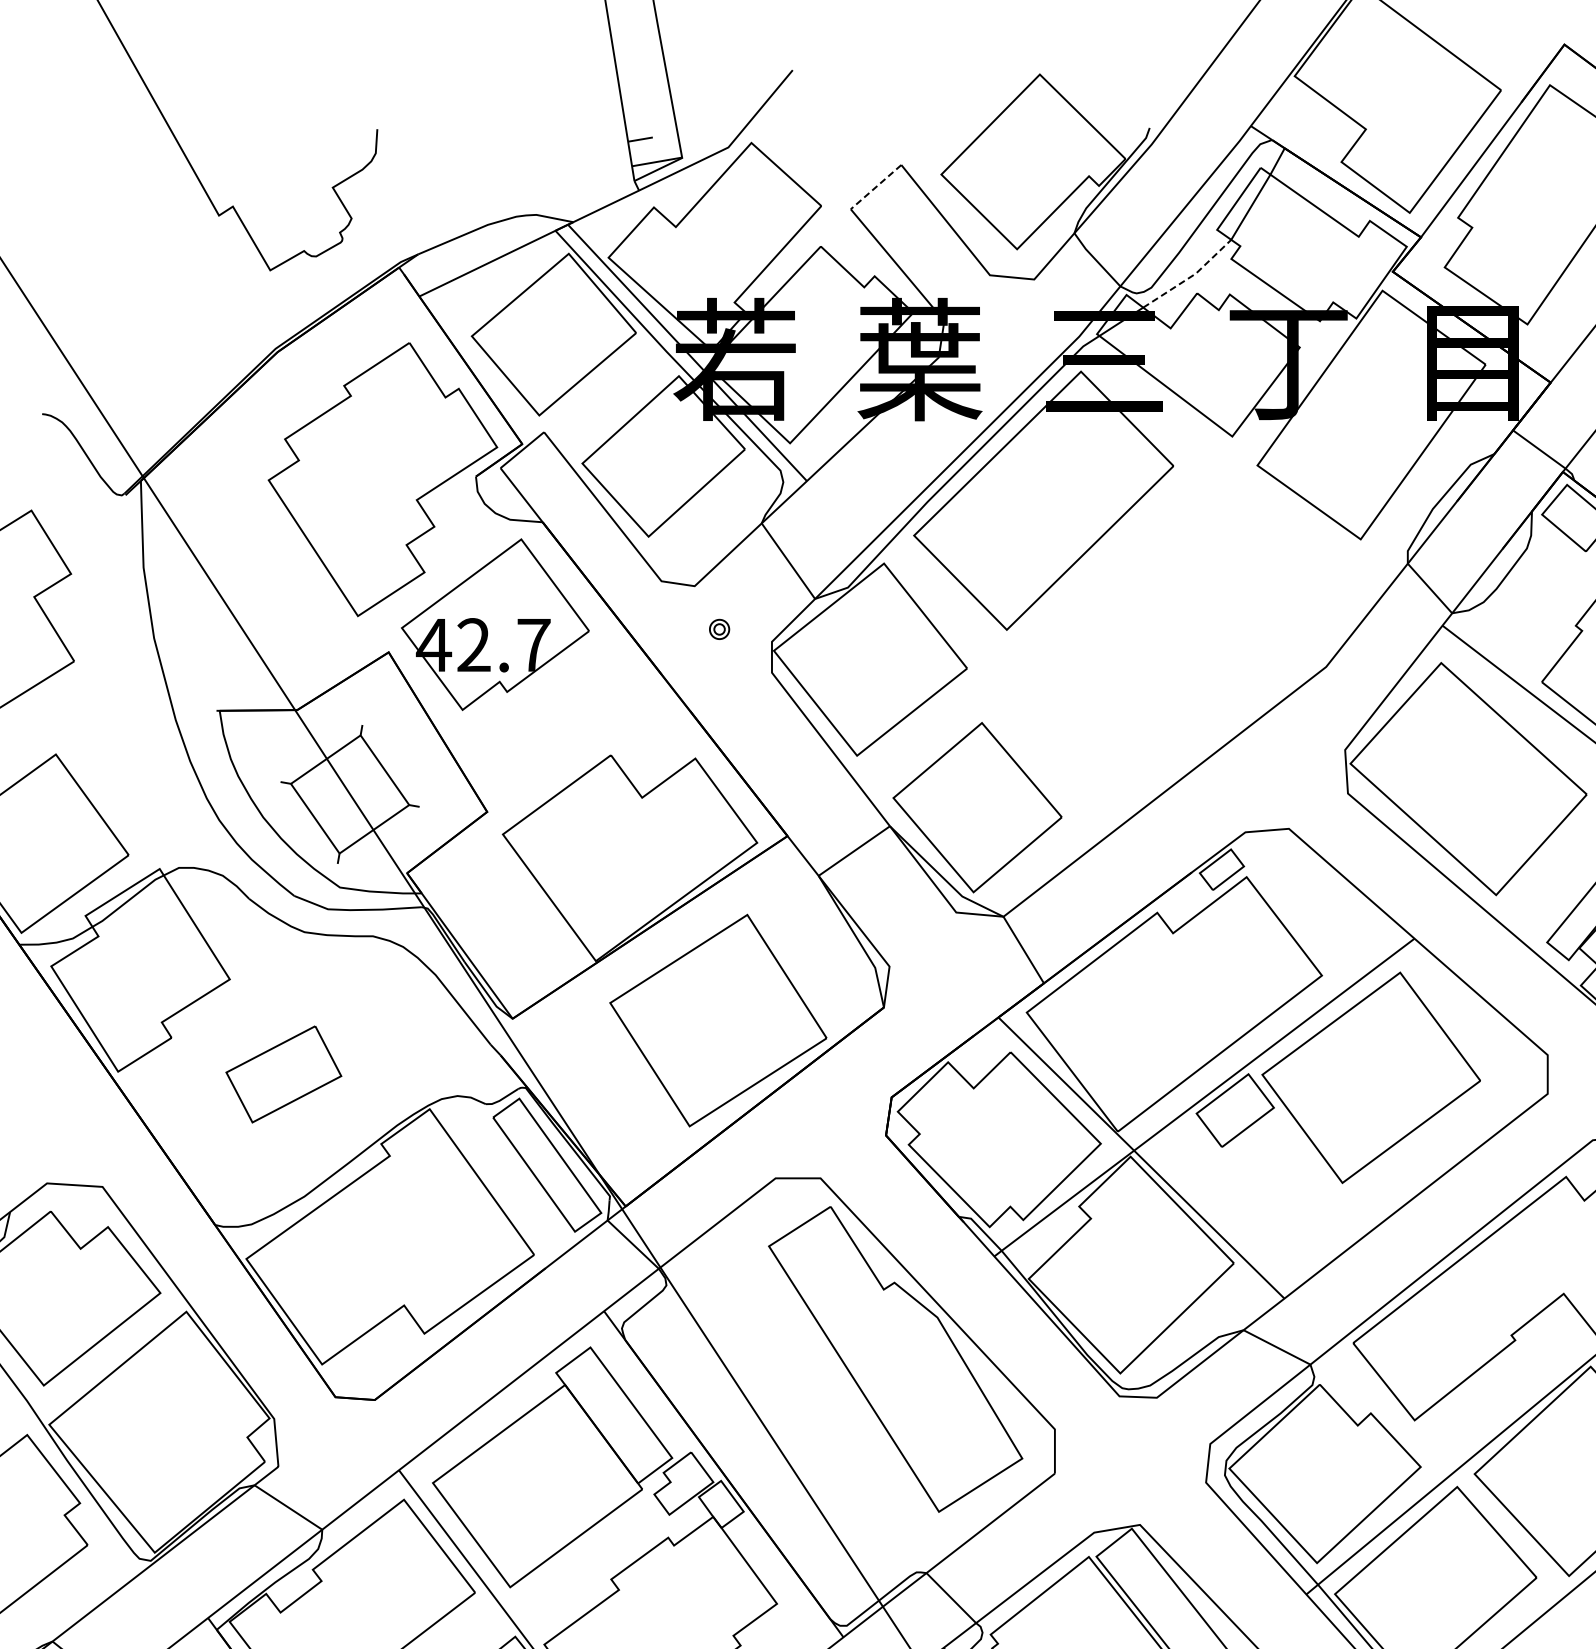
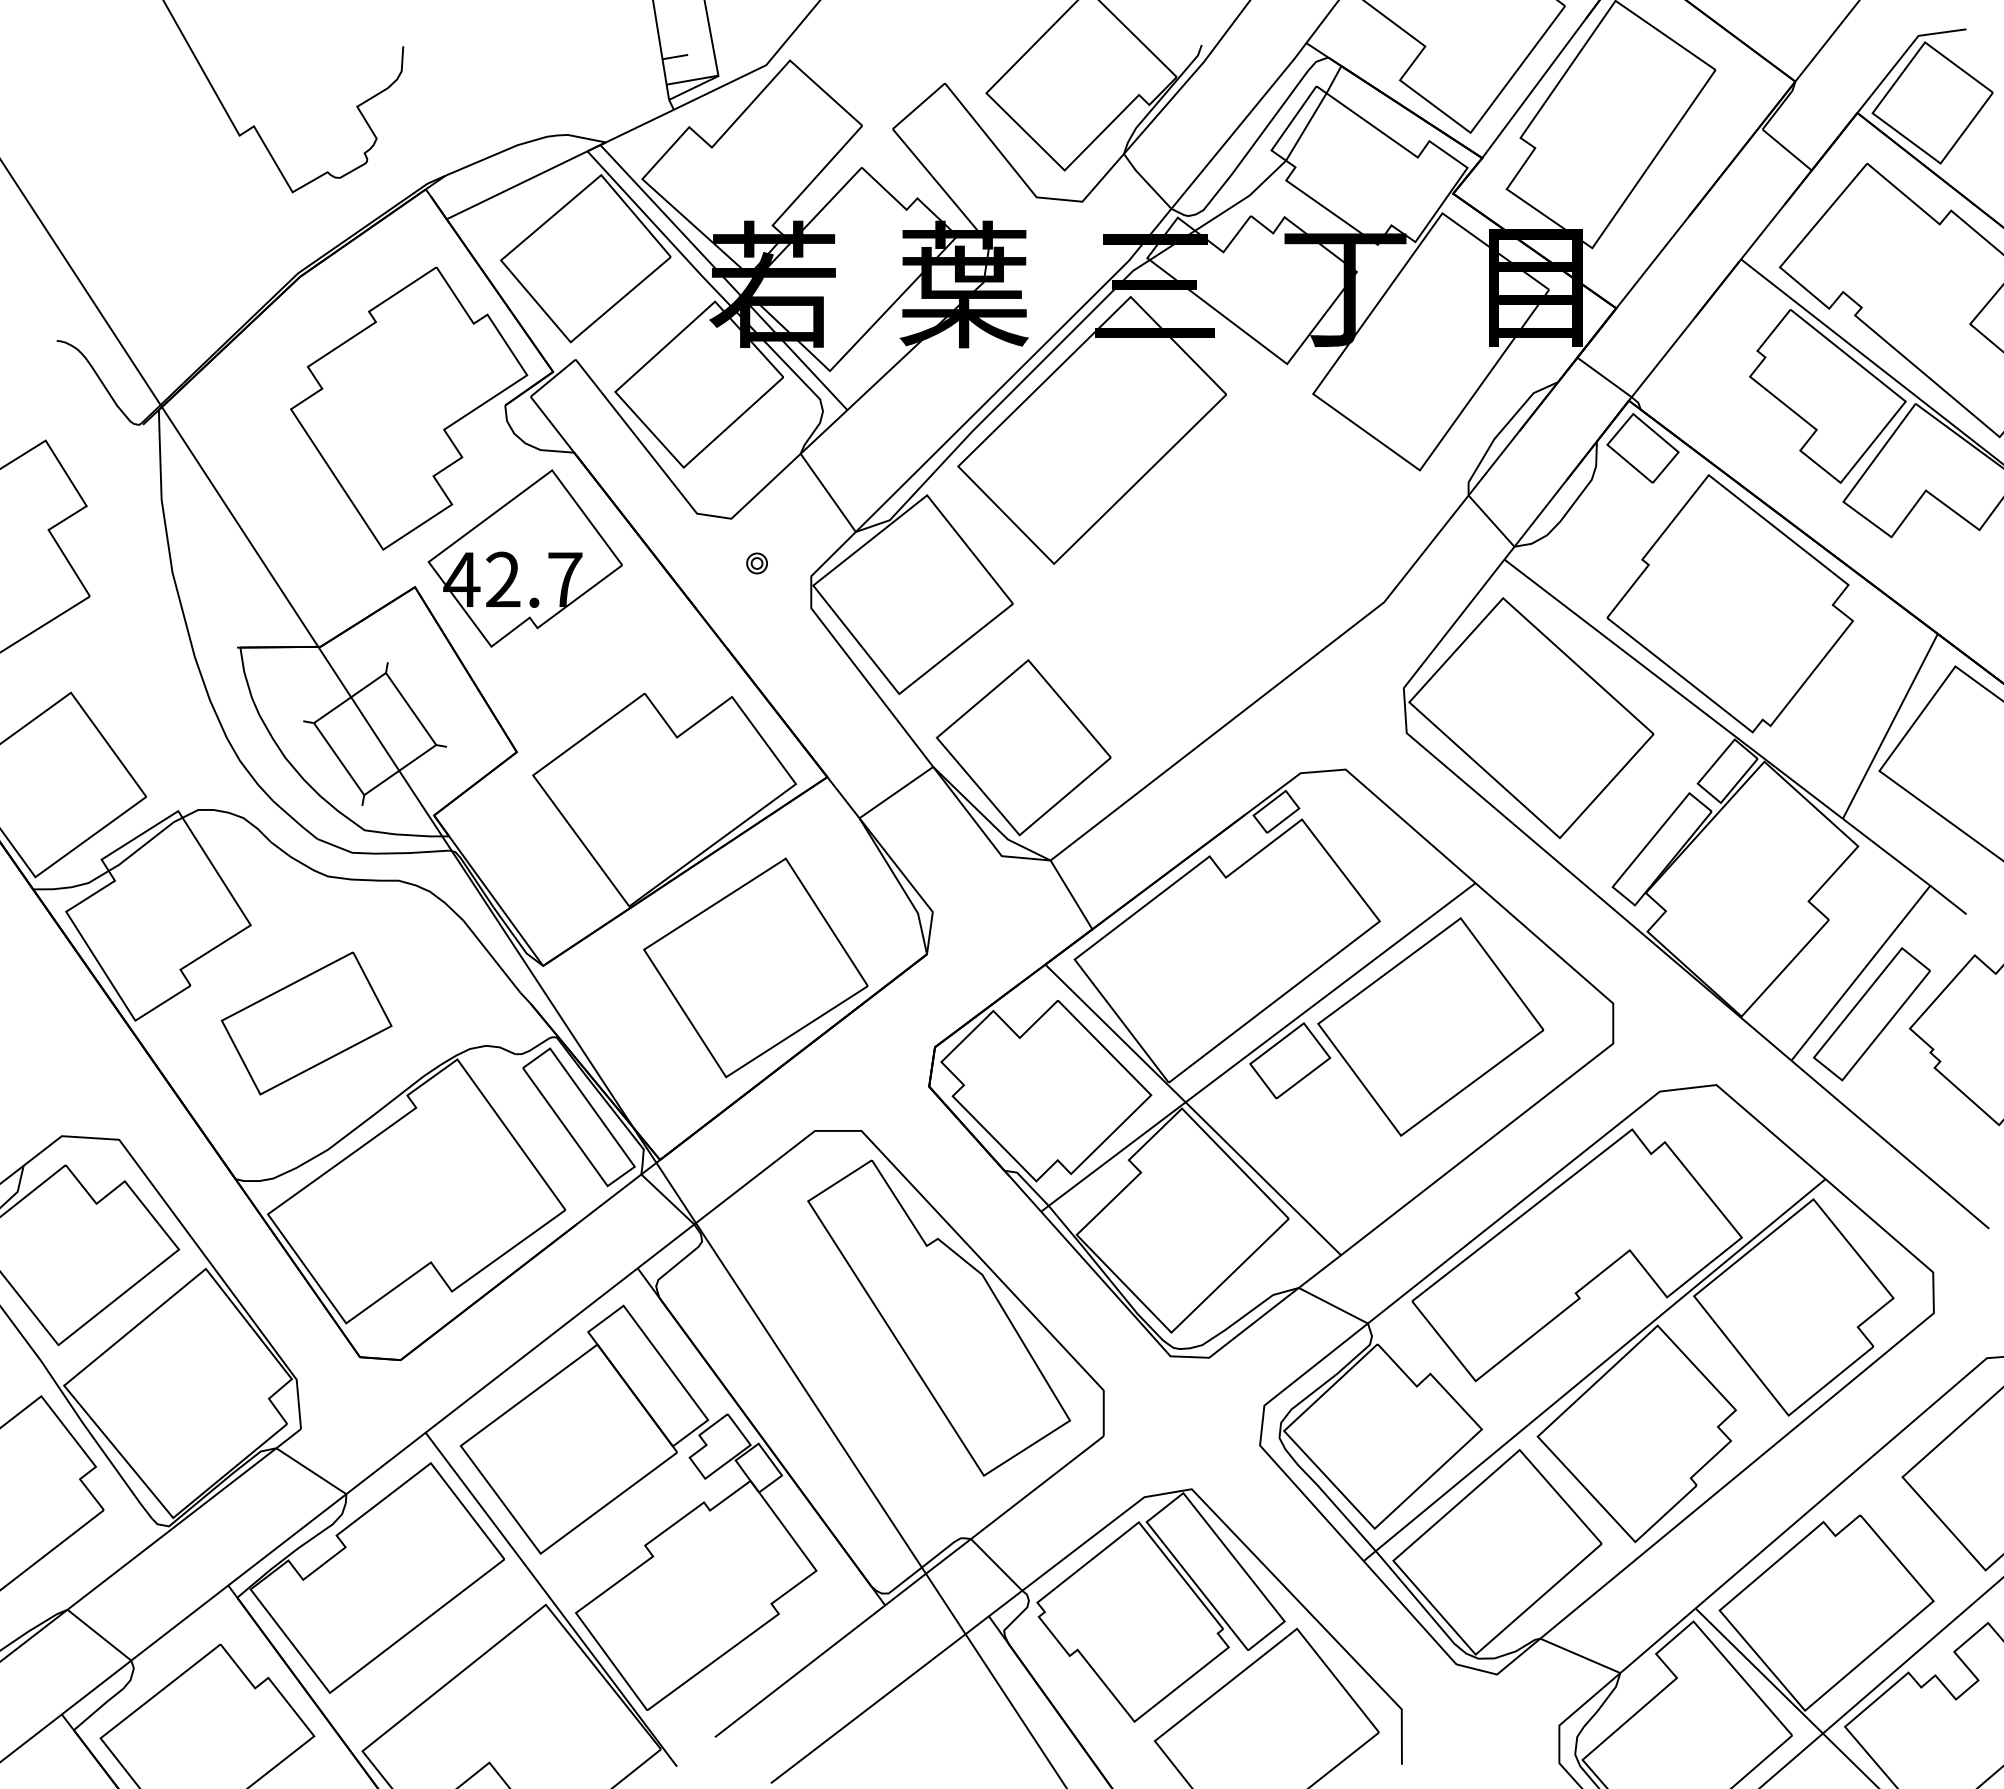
line: (875, 187) -> (918, 106), dashed -> solid
line: (1191, 276) -> (1244, 198), dashed -> solid
part: (283, 1074) -> (306, 1023), size x1.43

